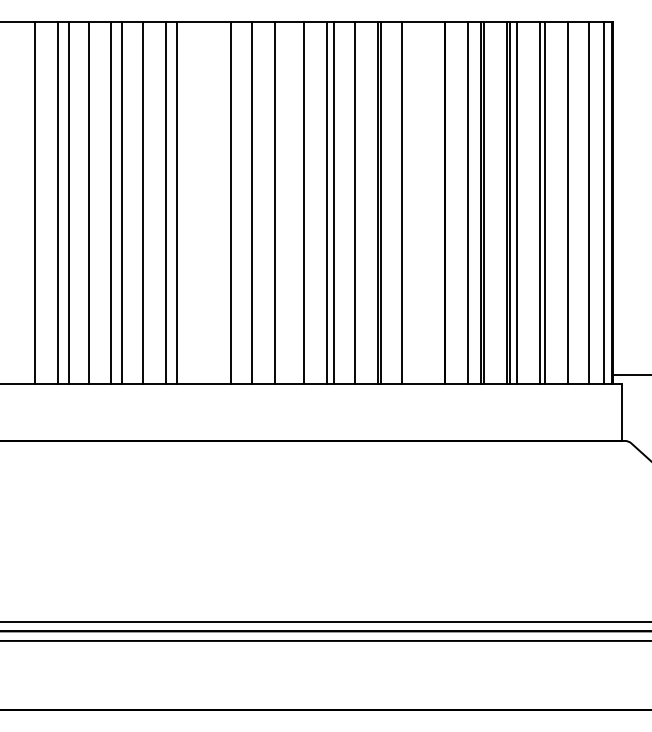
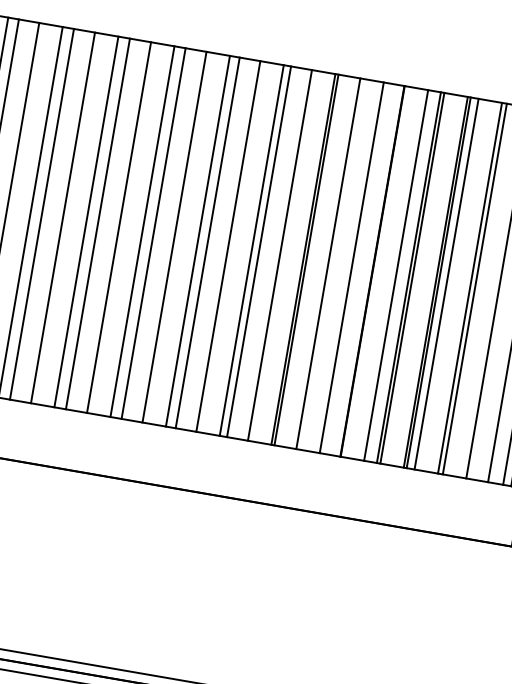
line: (197, 202) -> (118, 227), added
line: (220, 202) -> (142, 231), added
line: (284, 202) -> (208, 242), added
line: (424, 202) -> (351, 267), added

